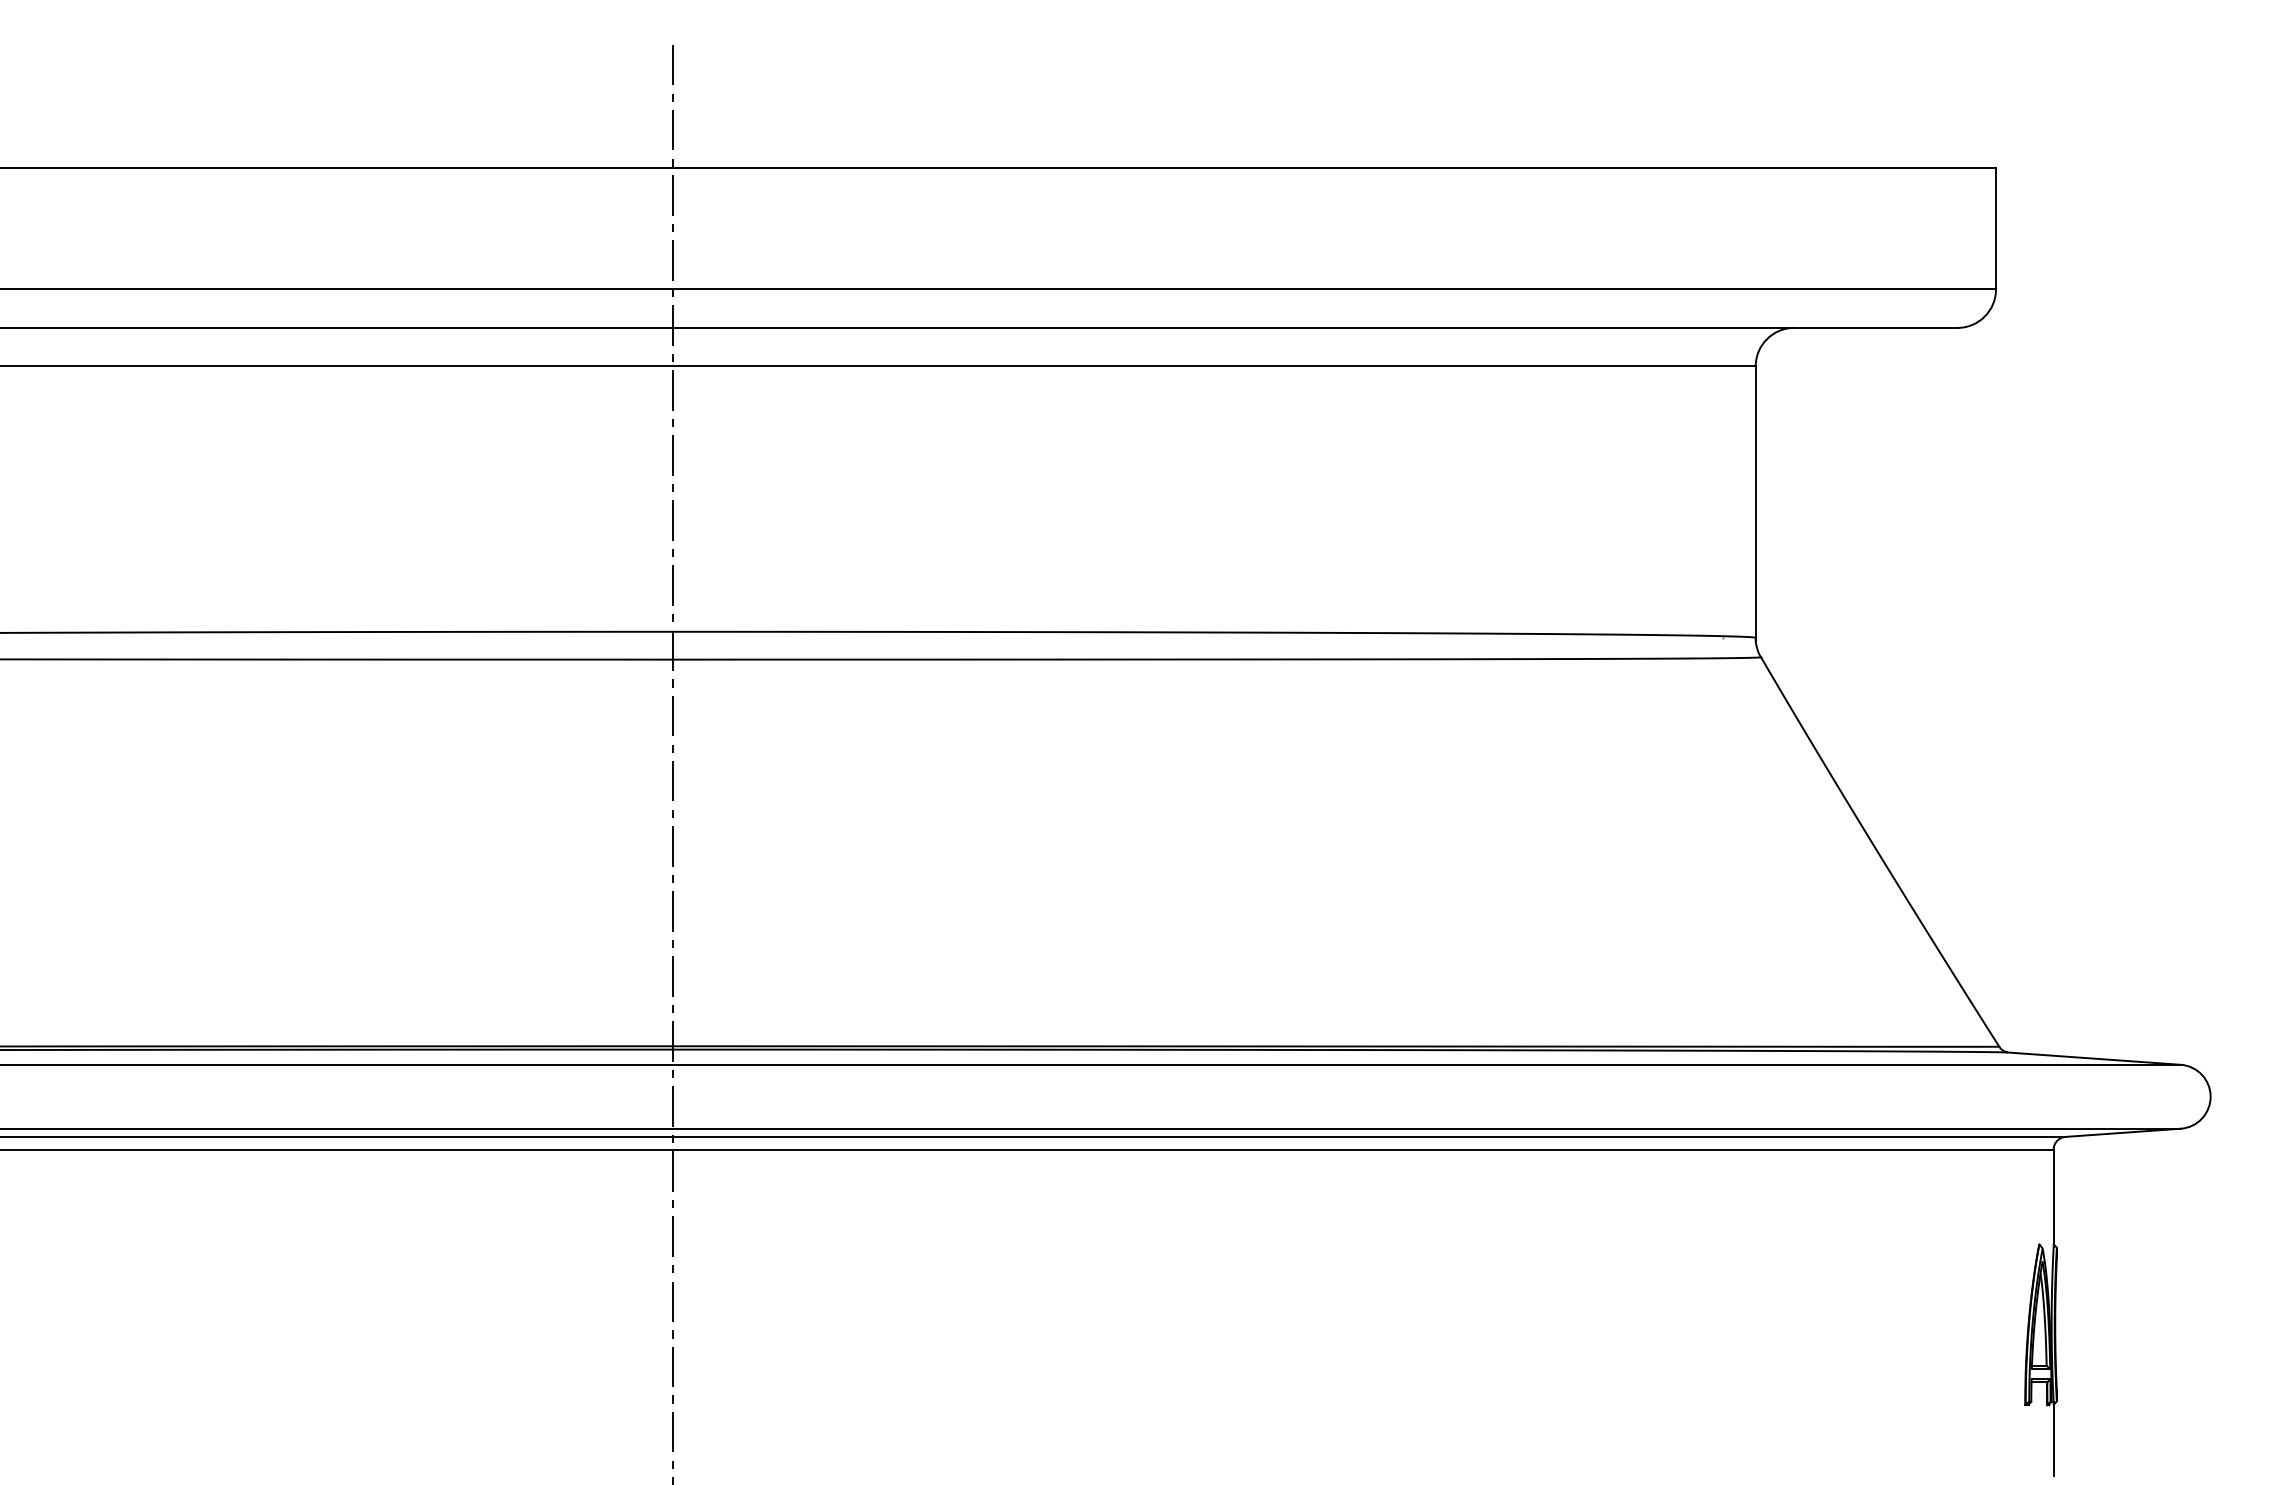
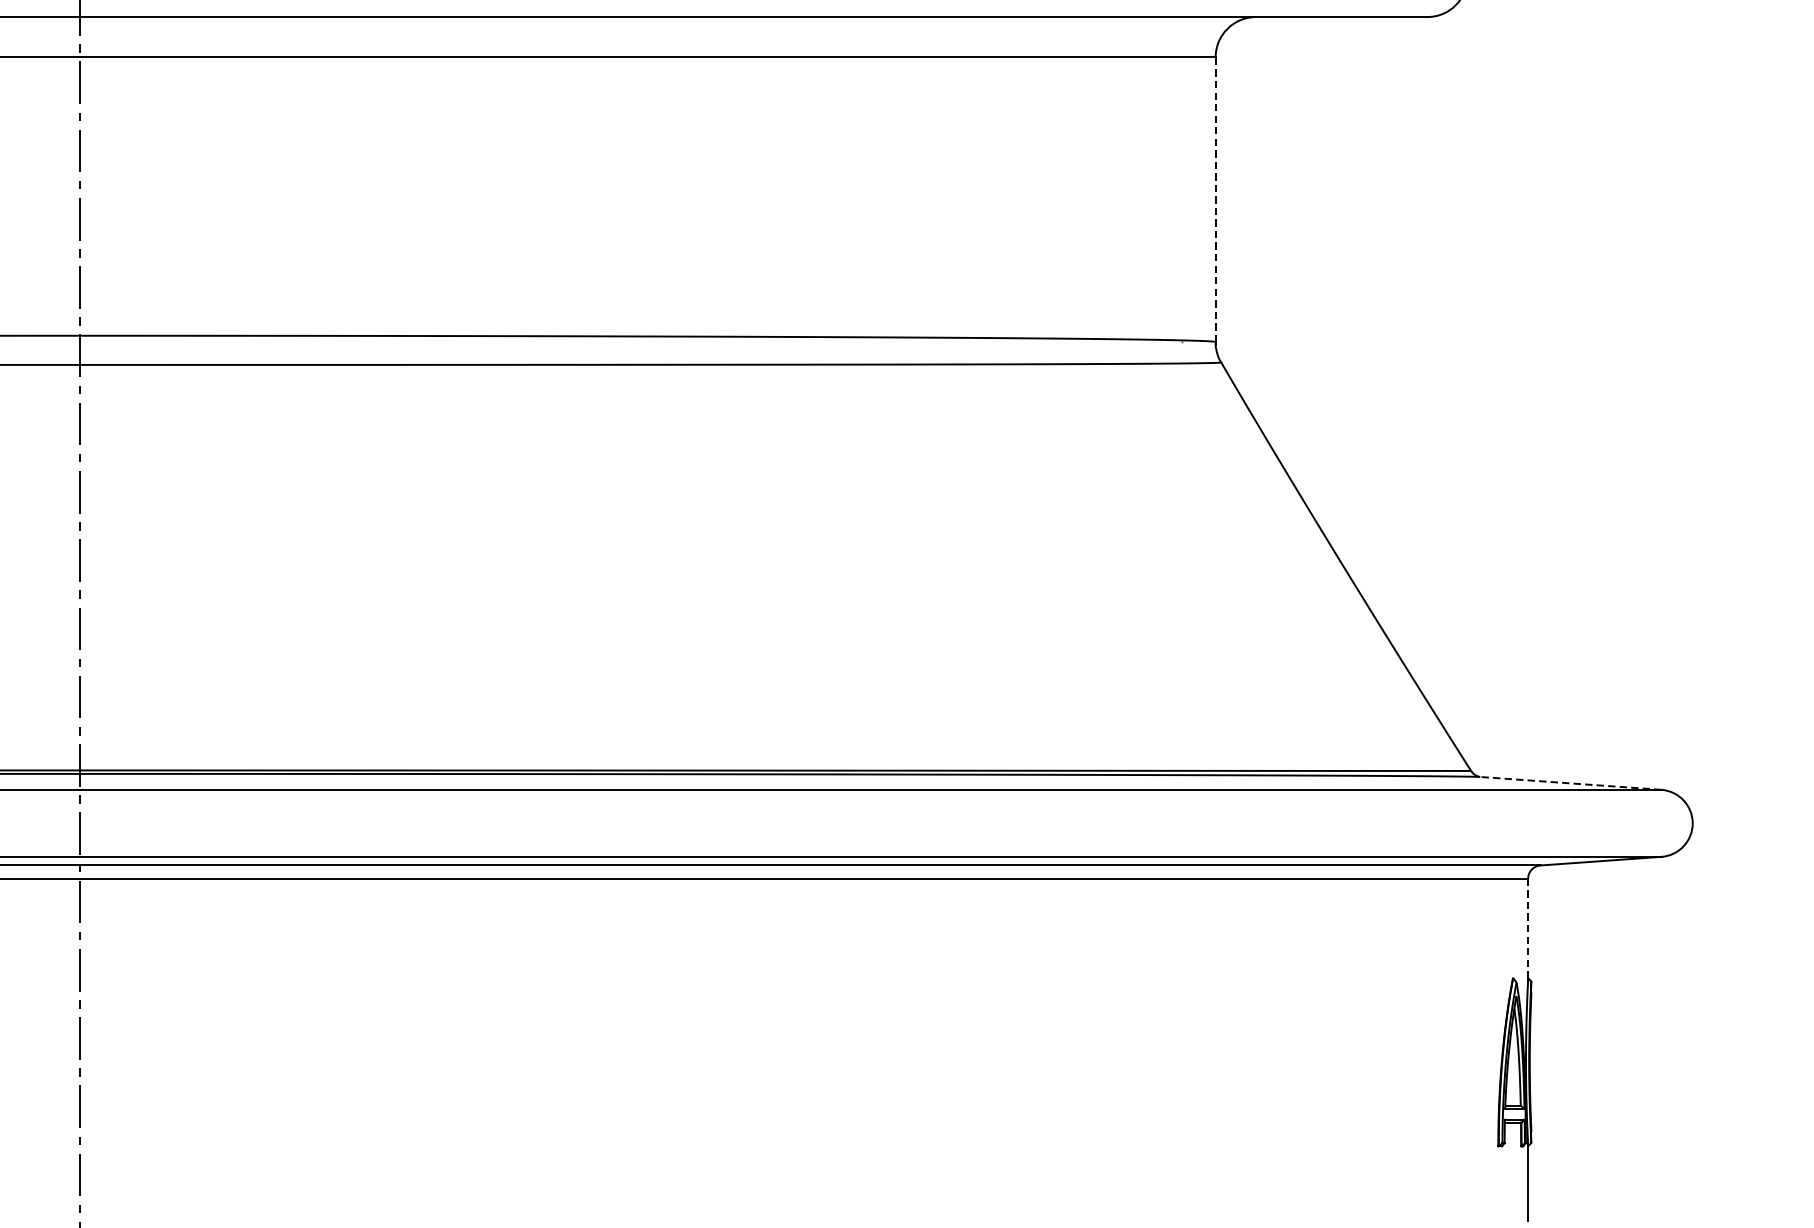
line: (1755, 502) -> (1215, 200), solid -> dashed
line: (2094, 1058) -> (1570, 783), solid -> dashed
line: (2053, 1196) -> (1527, 927), solid -> dashed

